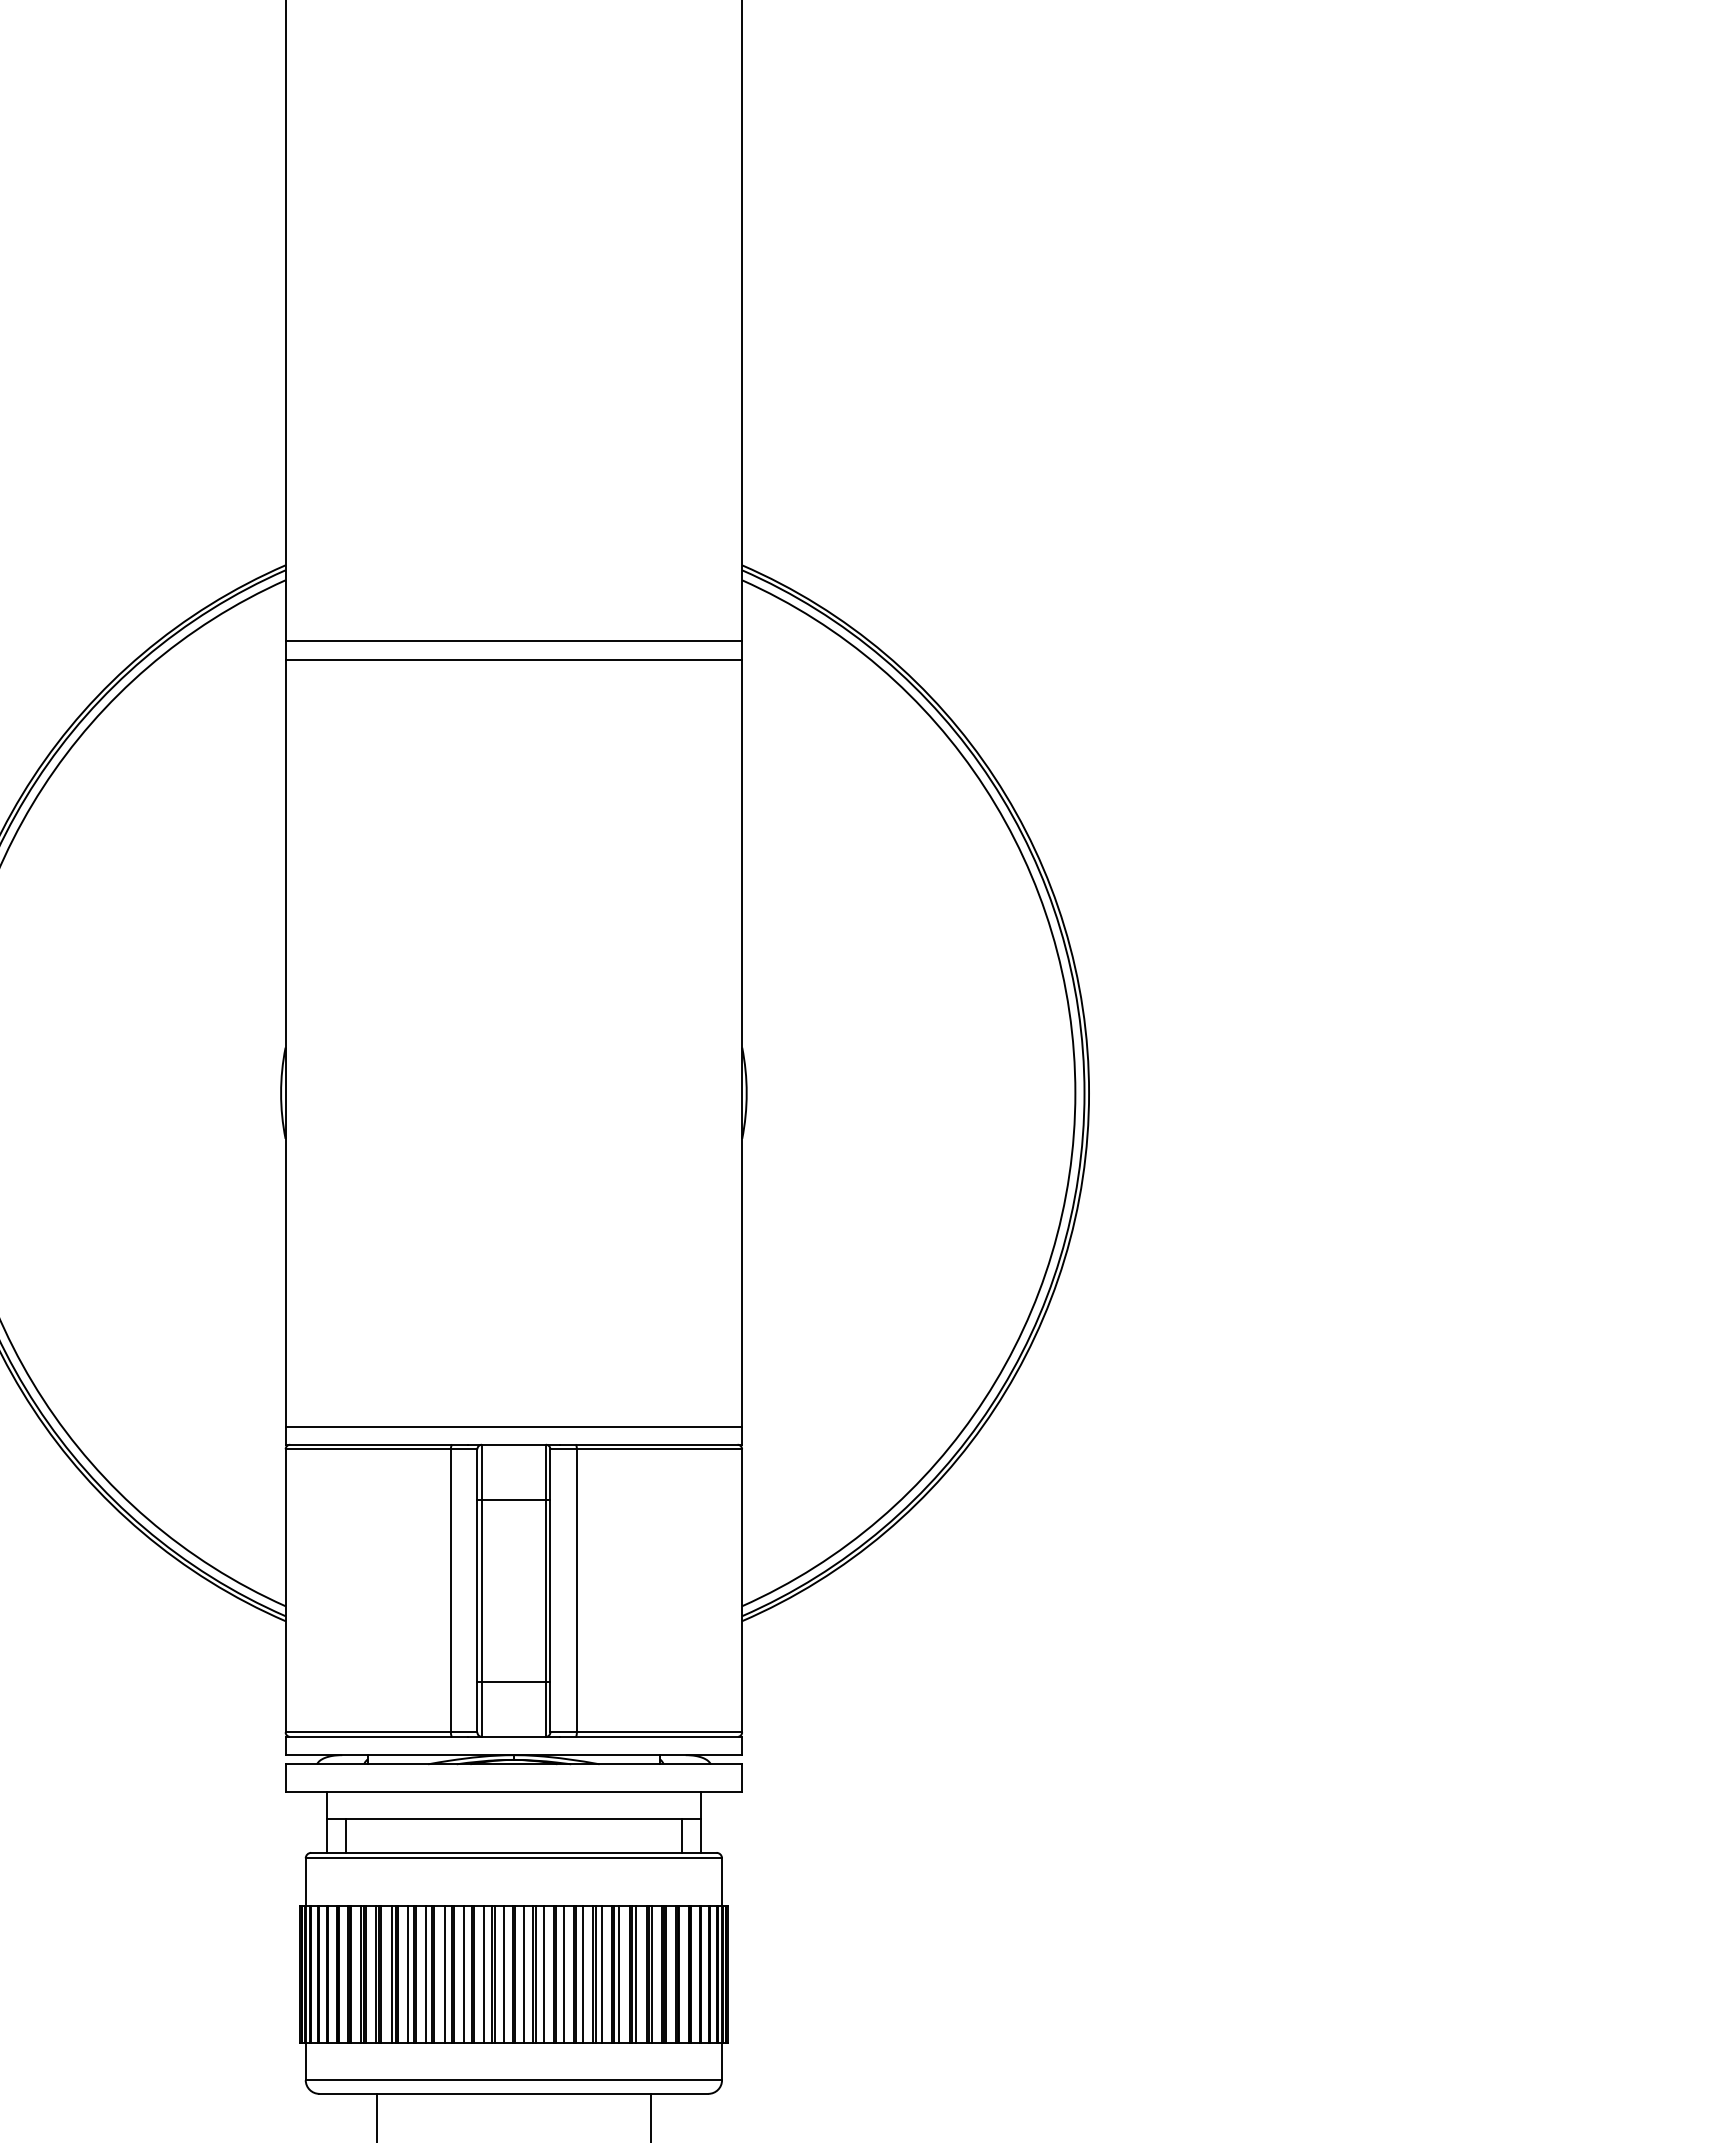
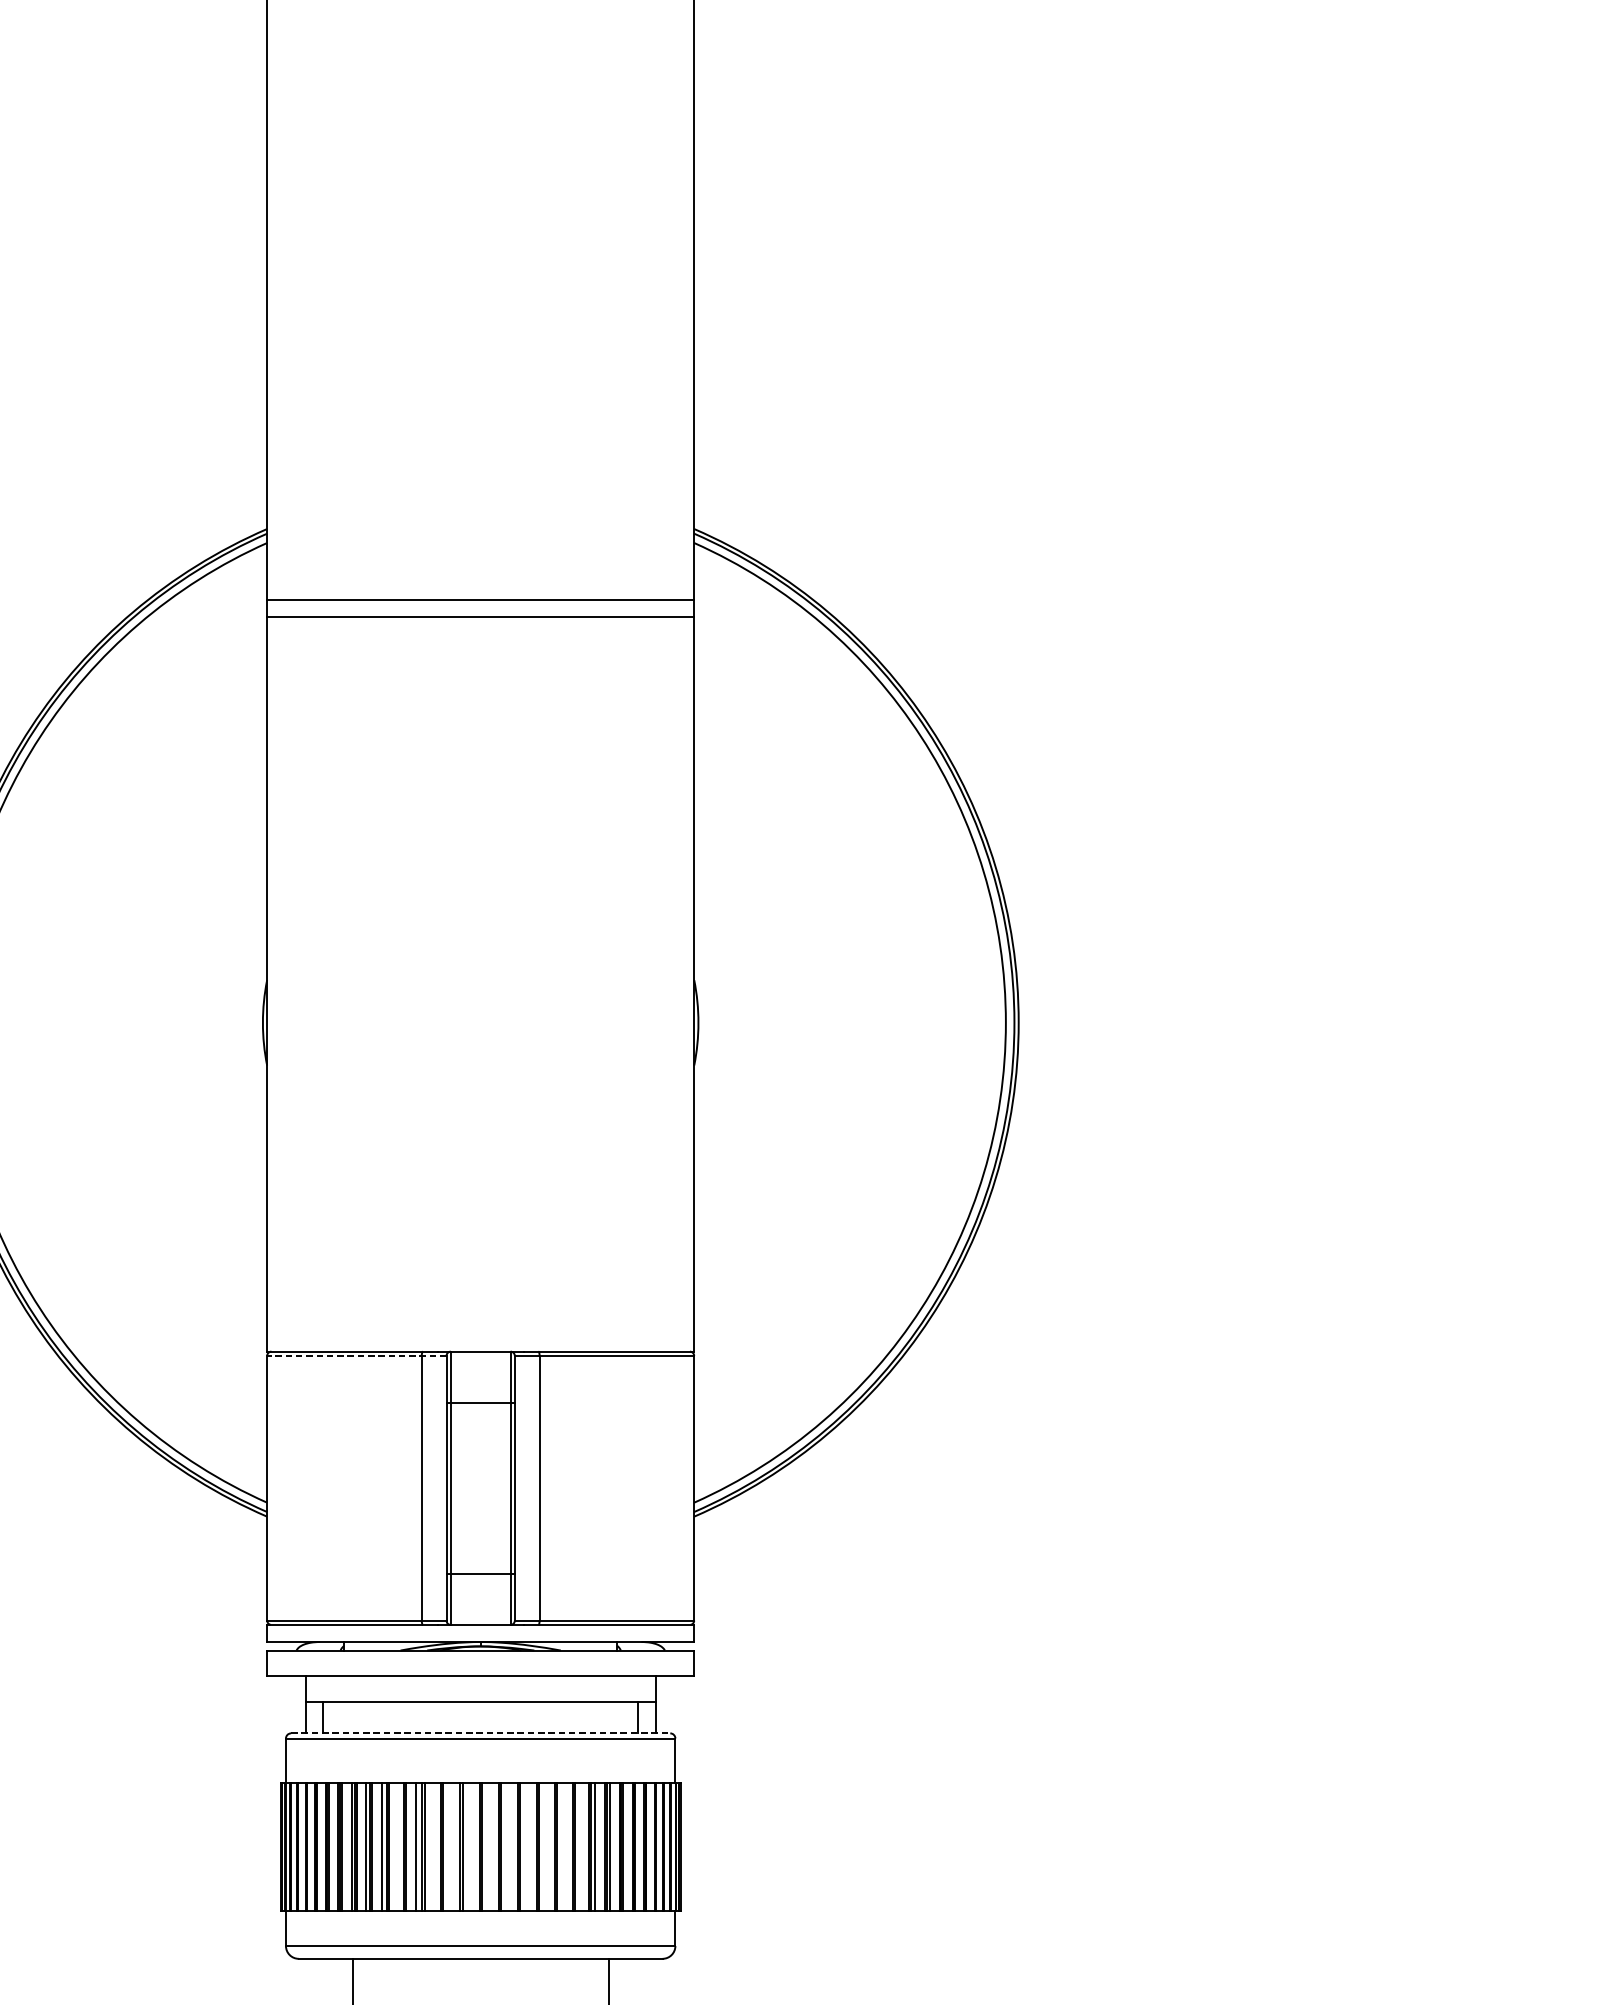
line: (513, 1426) -> (480, 1334), removed
line: (381, 1449) -> (356, 1356), solid -> dashed
line: (513, 1852) -> (480, 1733), solid -> dashed
line: (426, 1973) -> (398, 1846), removed
line: (464, 1973) -> (434, 1846), removed
line: (483, 1973) -> (452, 1846), removed
line: (503, 1973) -> (470, 1846), removed
line: (523, 1973) -> (489, 1846), removed
line: (544, 1973) -> (509, 1846), removed
line: (563, 1973) -> (527, 1846), removed
line: (583, 1973) -> (545, 1846), removed
line: (601, 1973) -> (562, 1846), removed
line: (619, 1973) -> (579, 1846), removed

